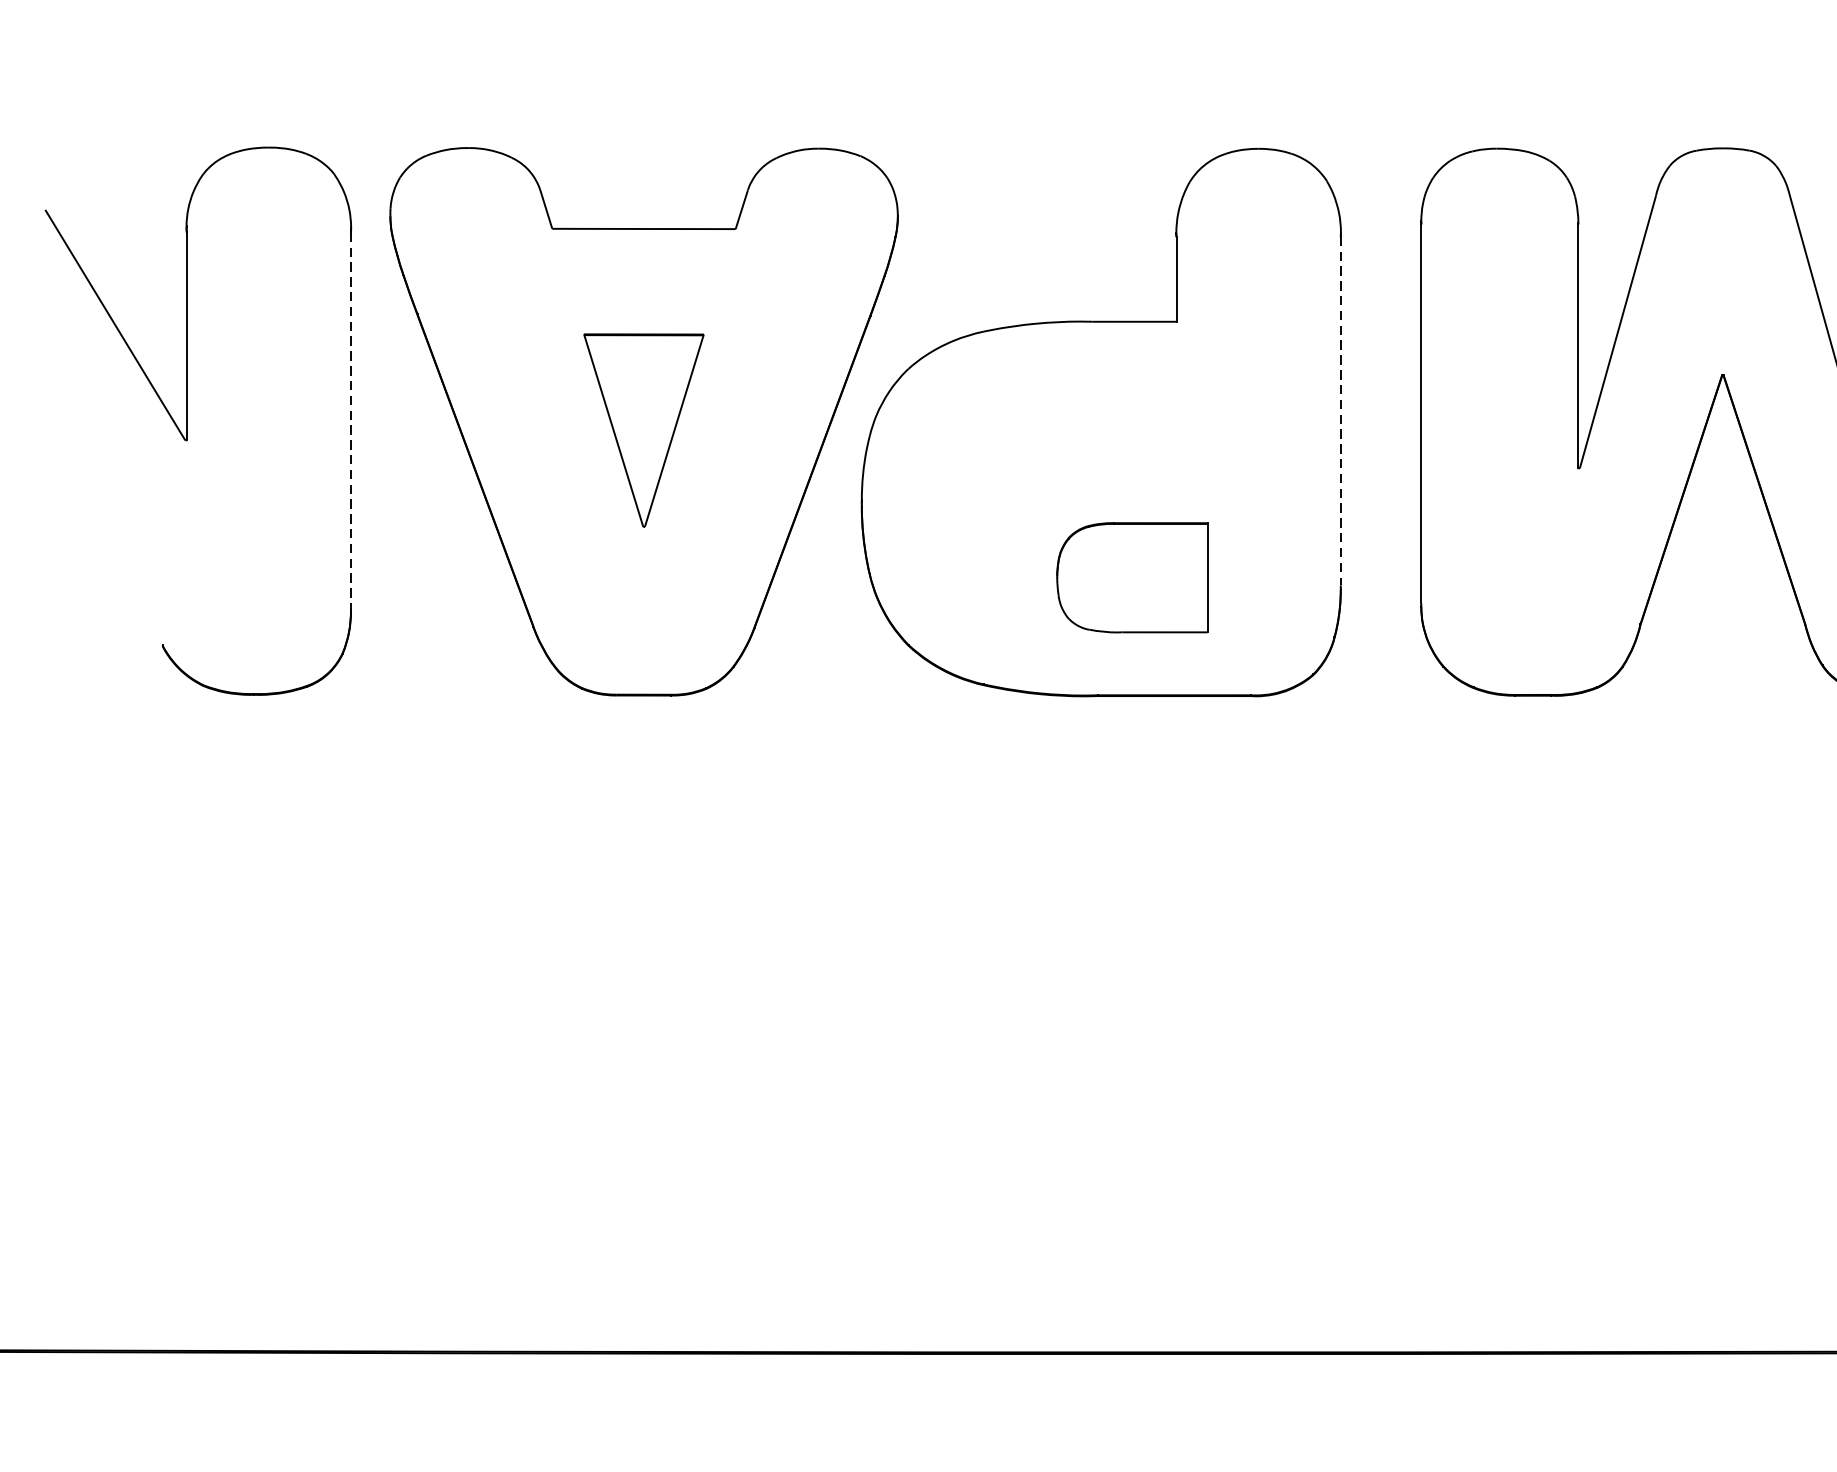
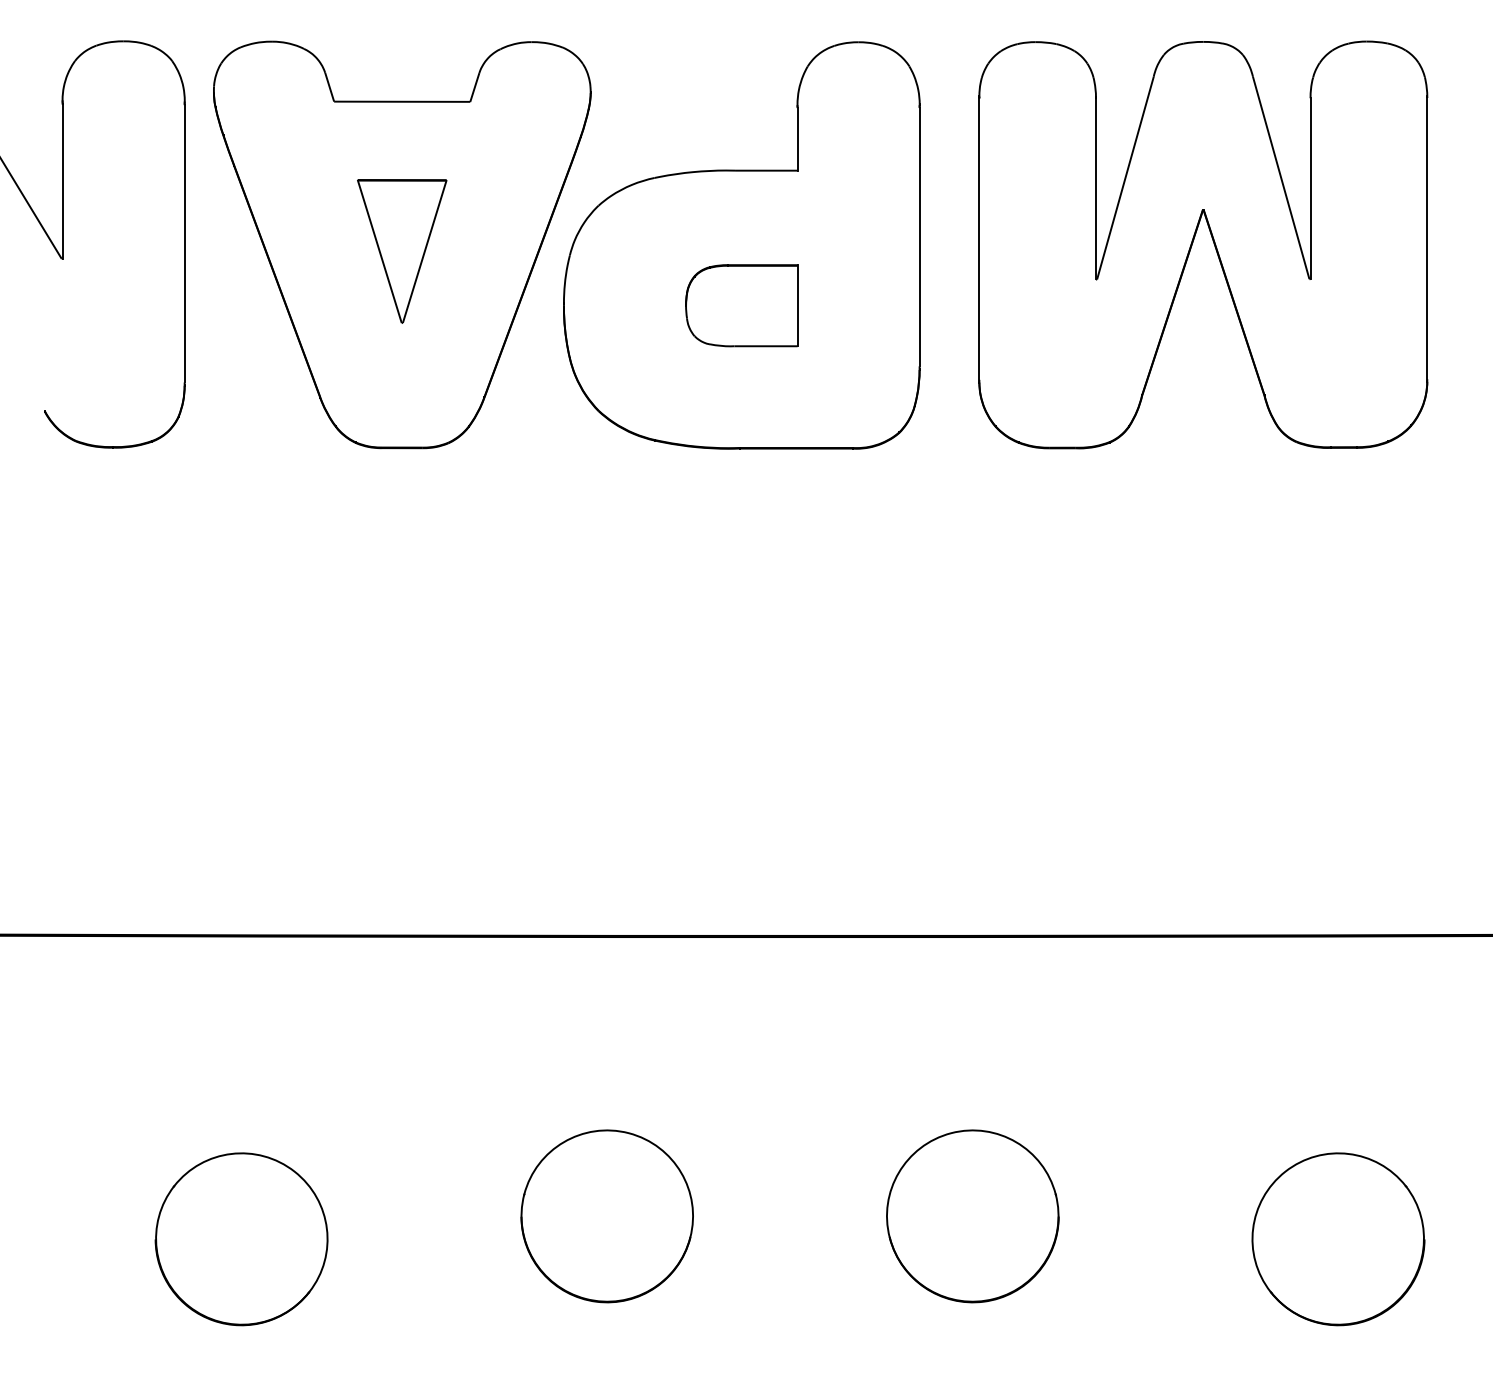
line: (1340, 411) -> (919, 237), dashed -> solid
line: (350, 419) -> (184, 243), dashed -> solid
part: (1131, 577) -> (741, 305), moved

